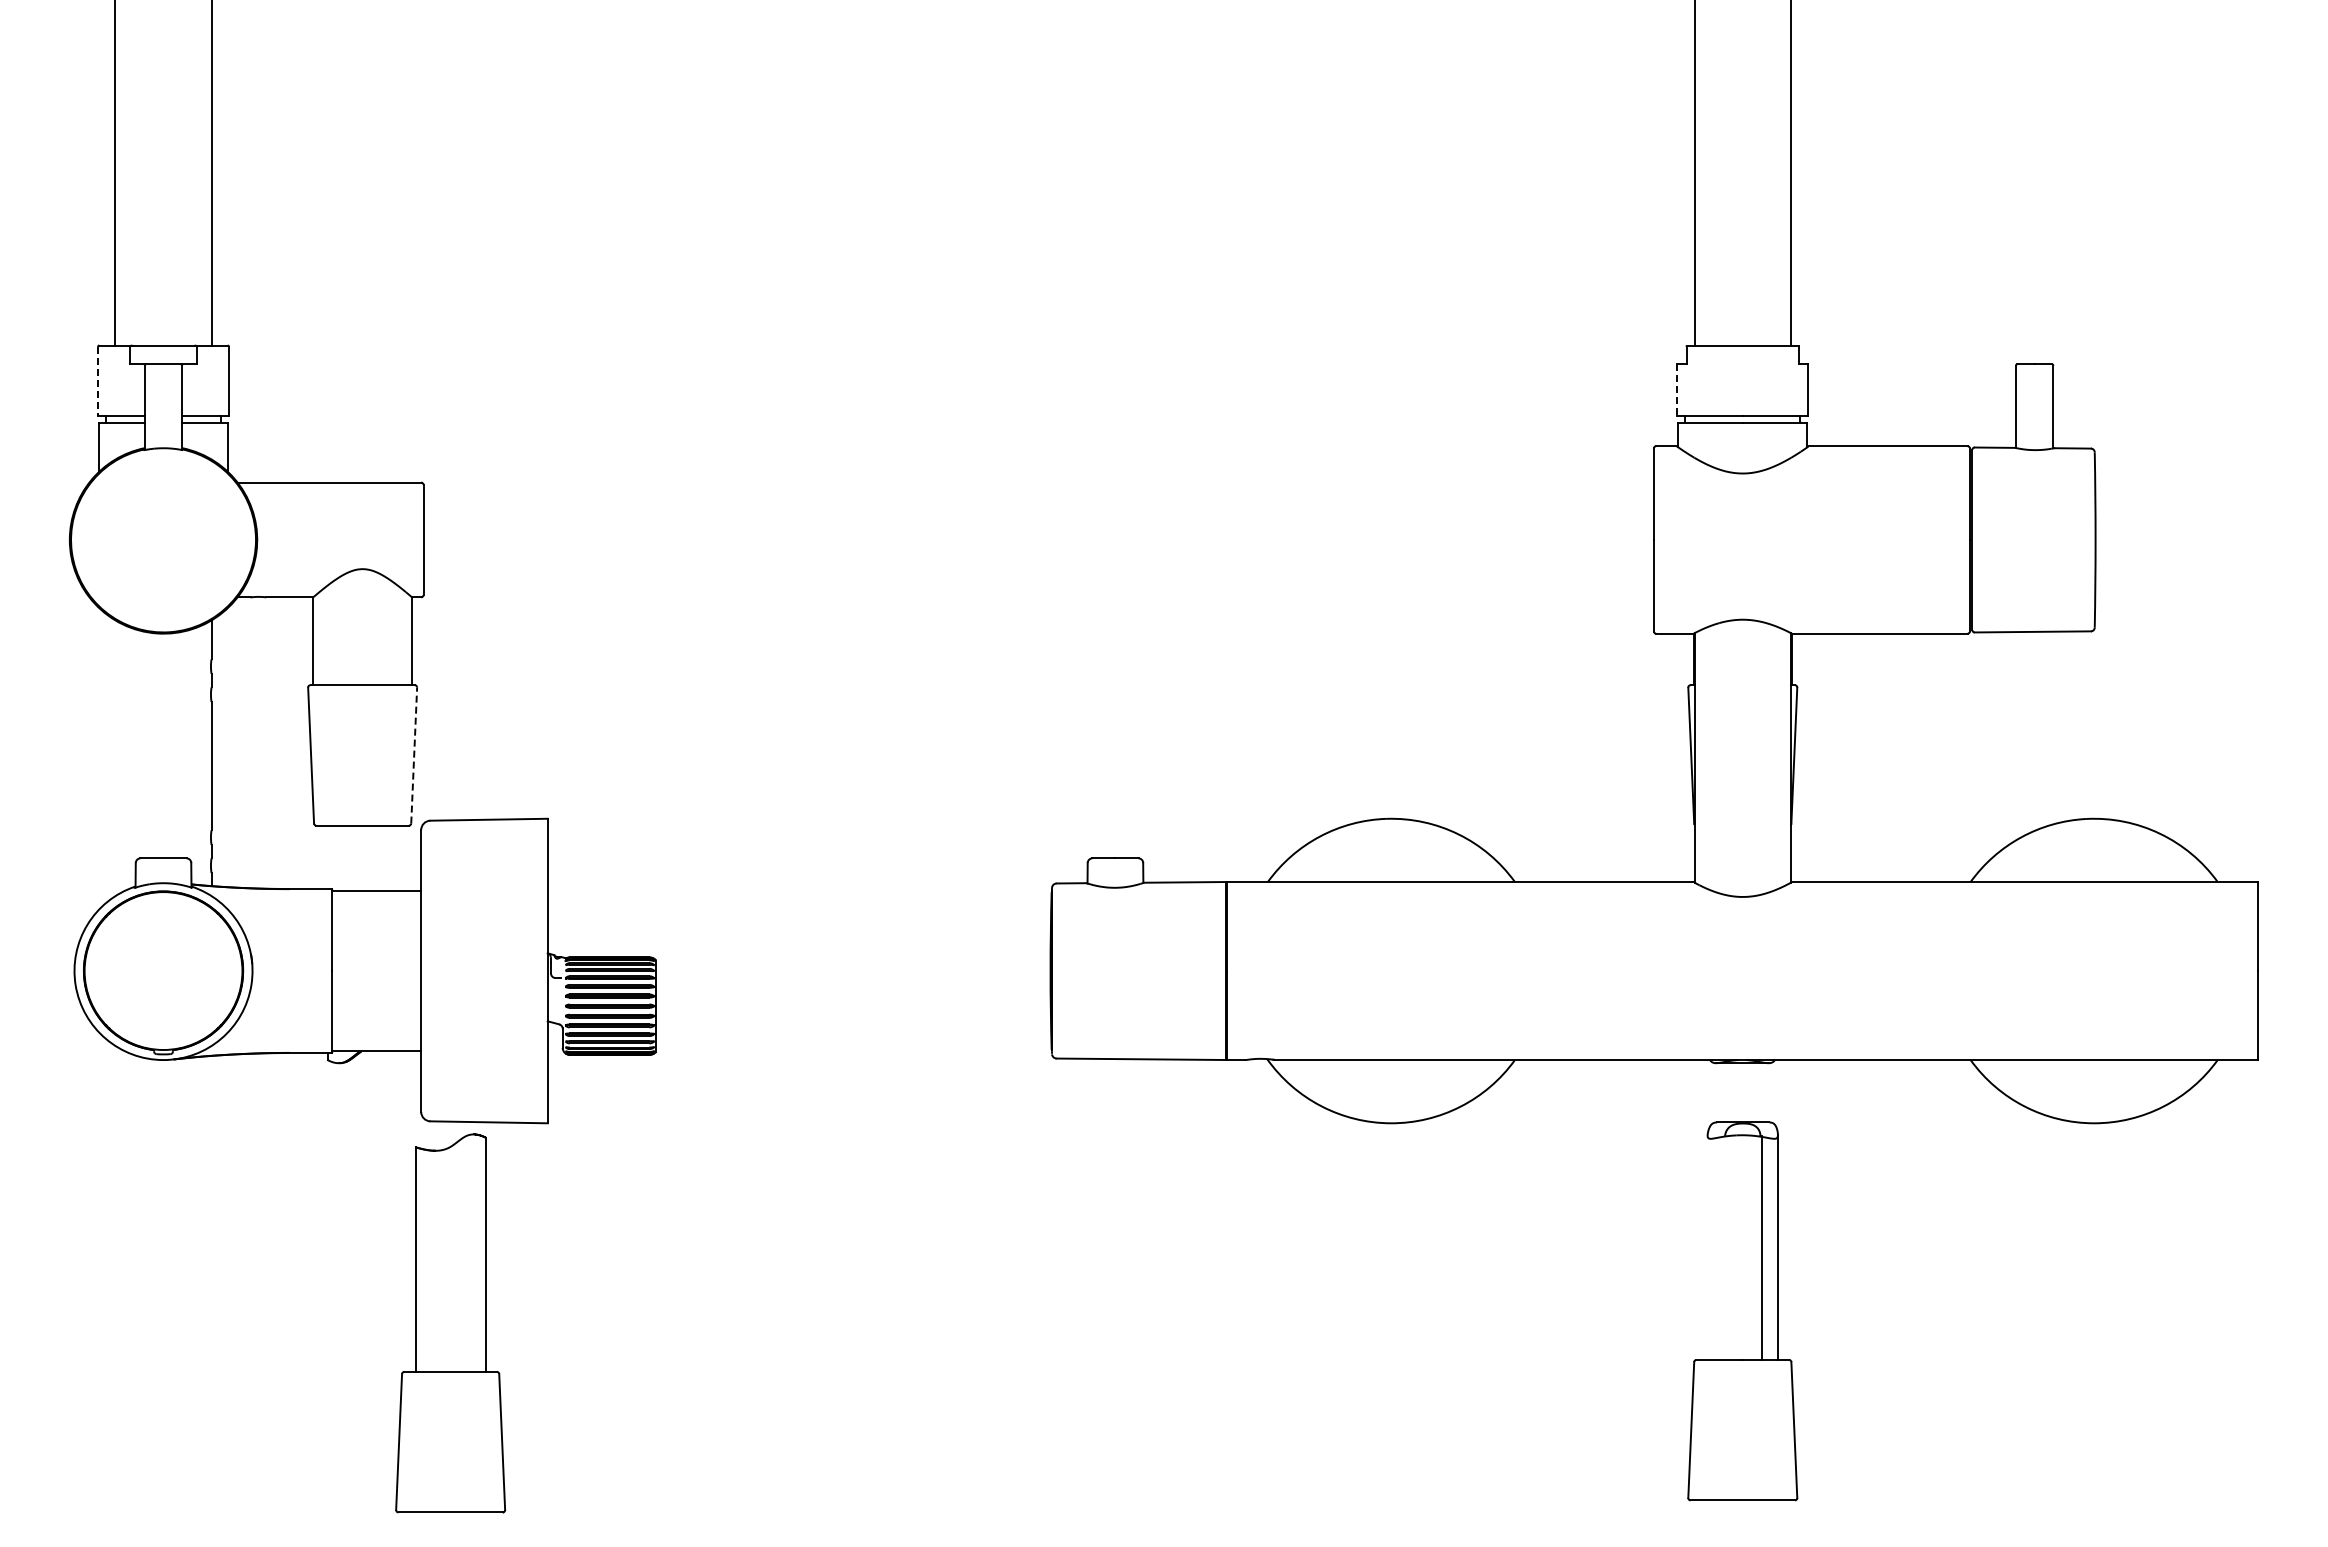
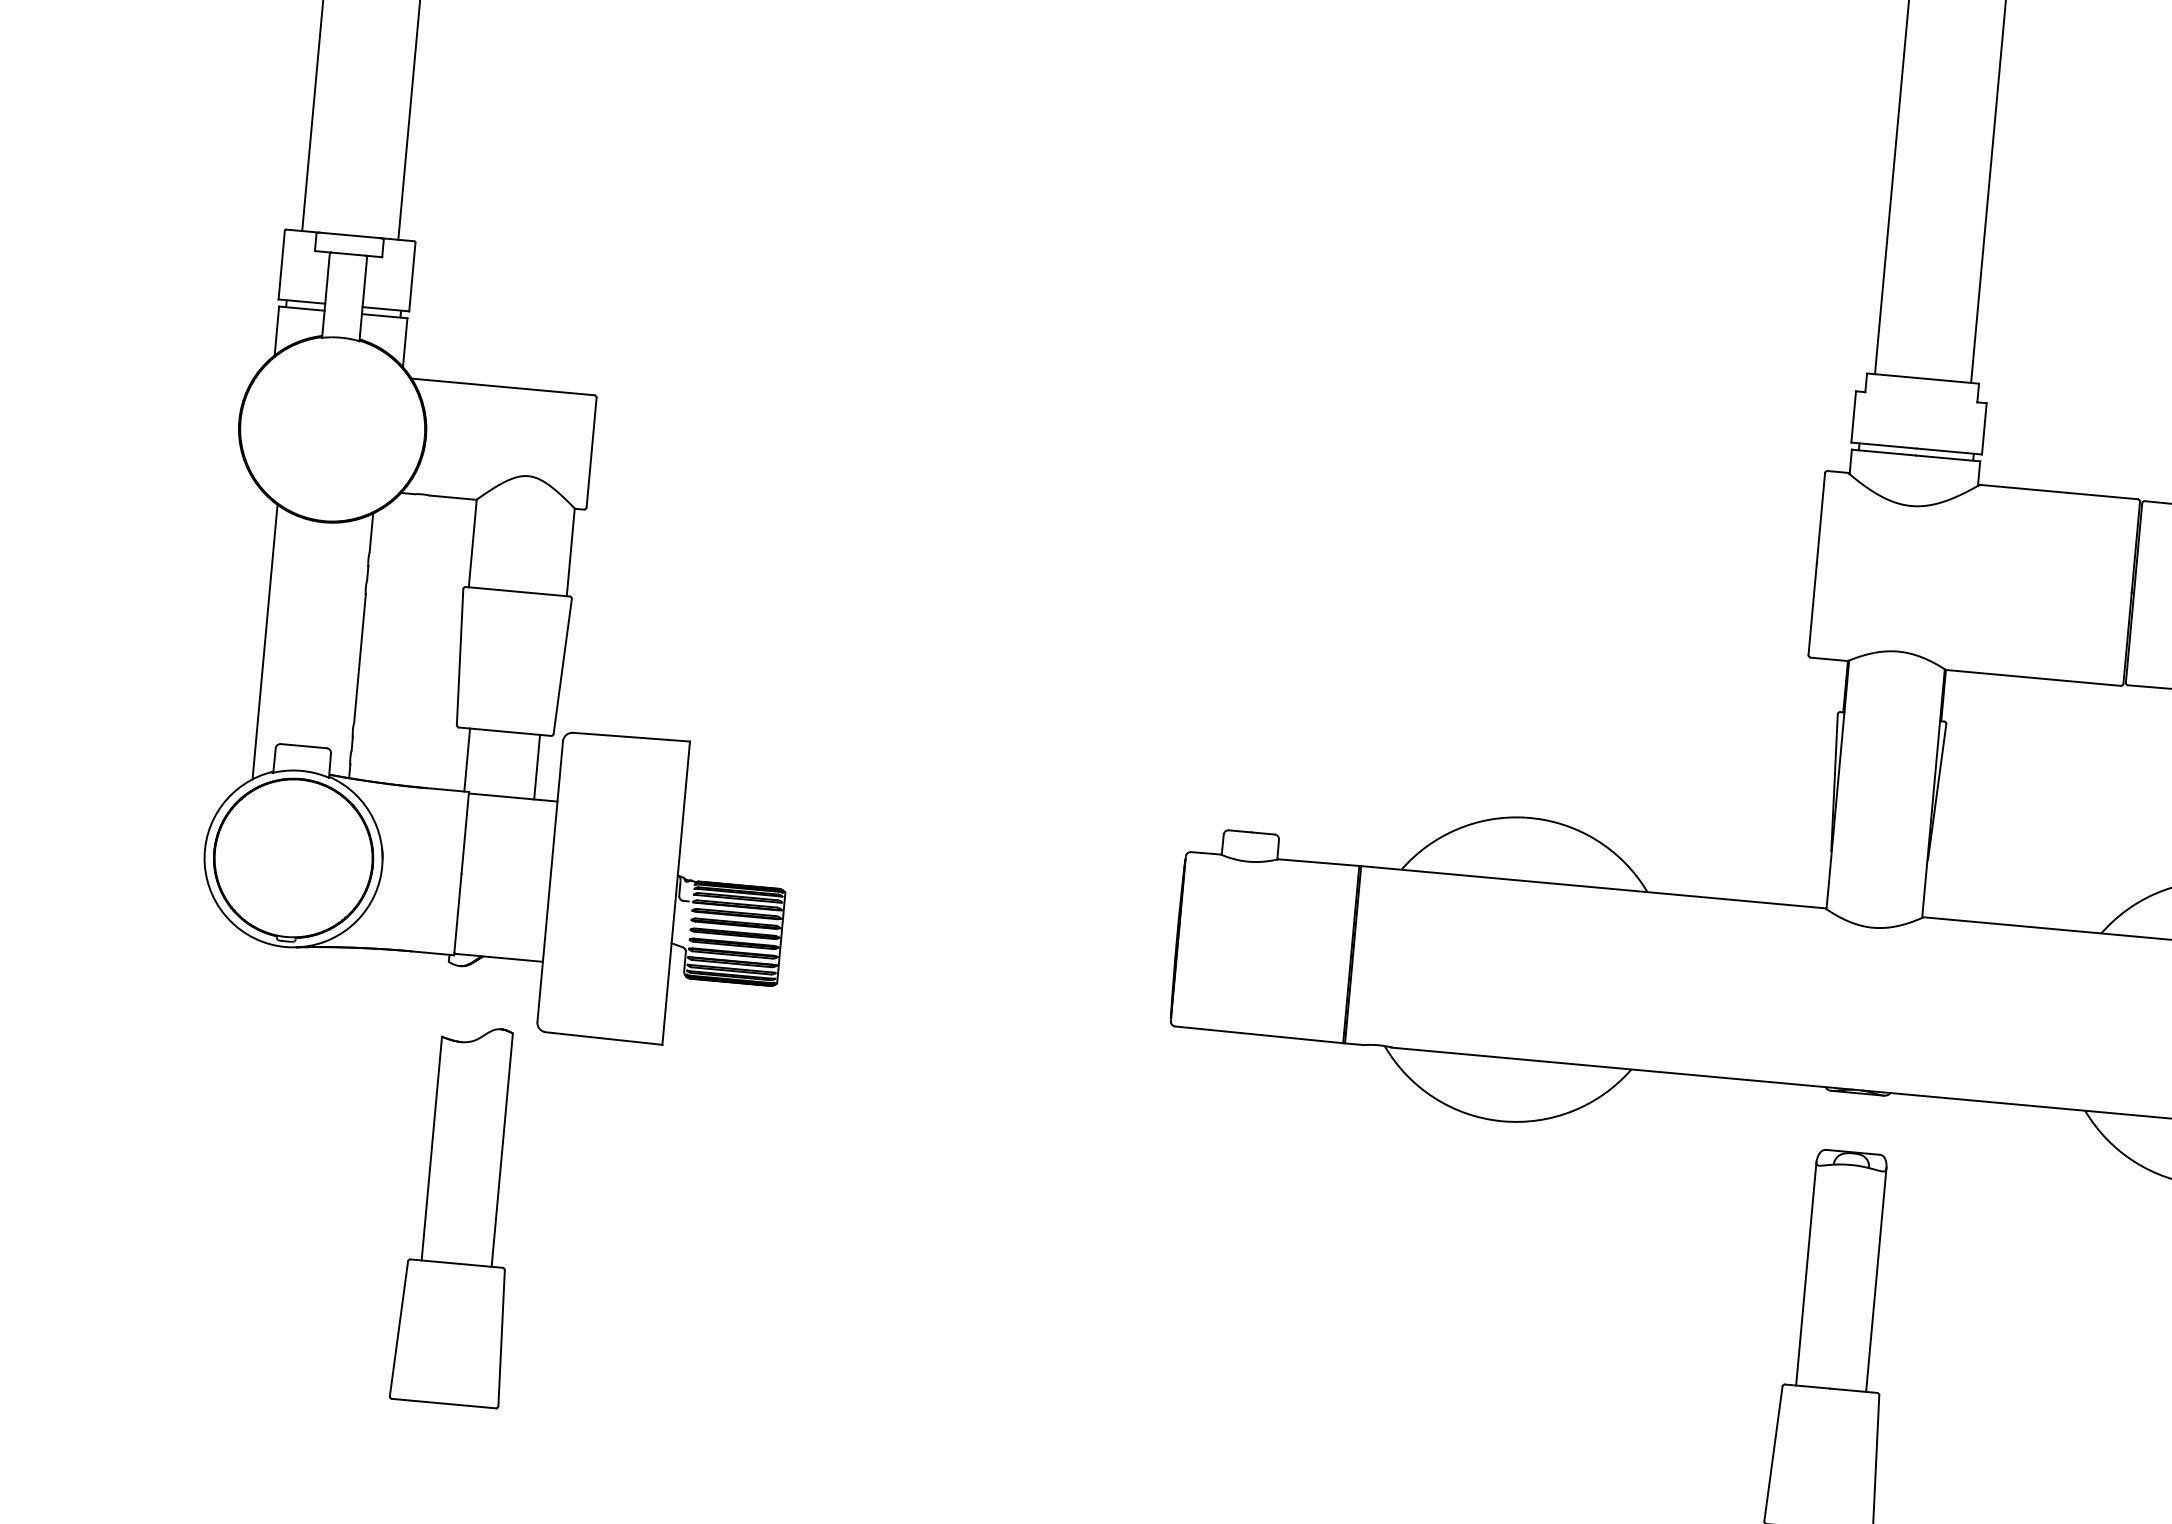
line: (97, 381) -> (281, 265), dashed -> solid
line: (1677, 390) -> (1853, 417), dashed -> solid
line: (414, 755) -> (563, 666), dashed -> solid
line: (115, 758) -> (265, 642), added
line: (327, 857) -> (467, 760), added
line: (397, 857) -> (536, 766), added
line: (1761, 1247) -> (1806, 1273), moved
part: (450, 1323) -> (460, 1215), moved

